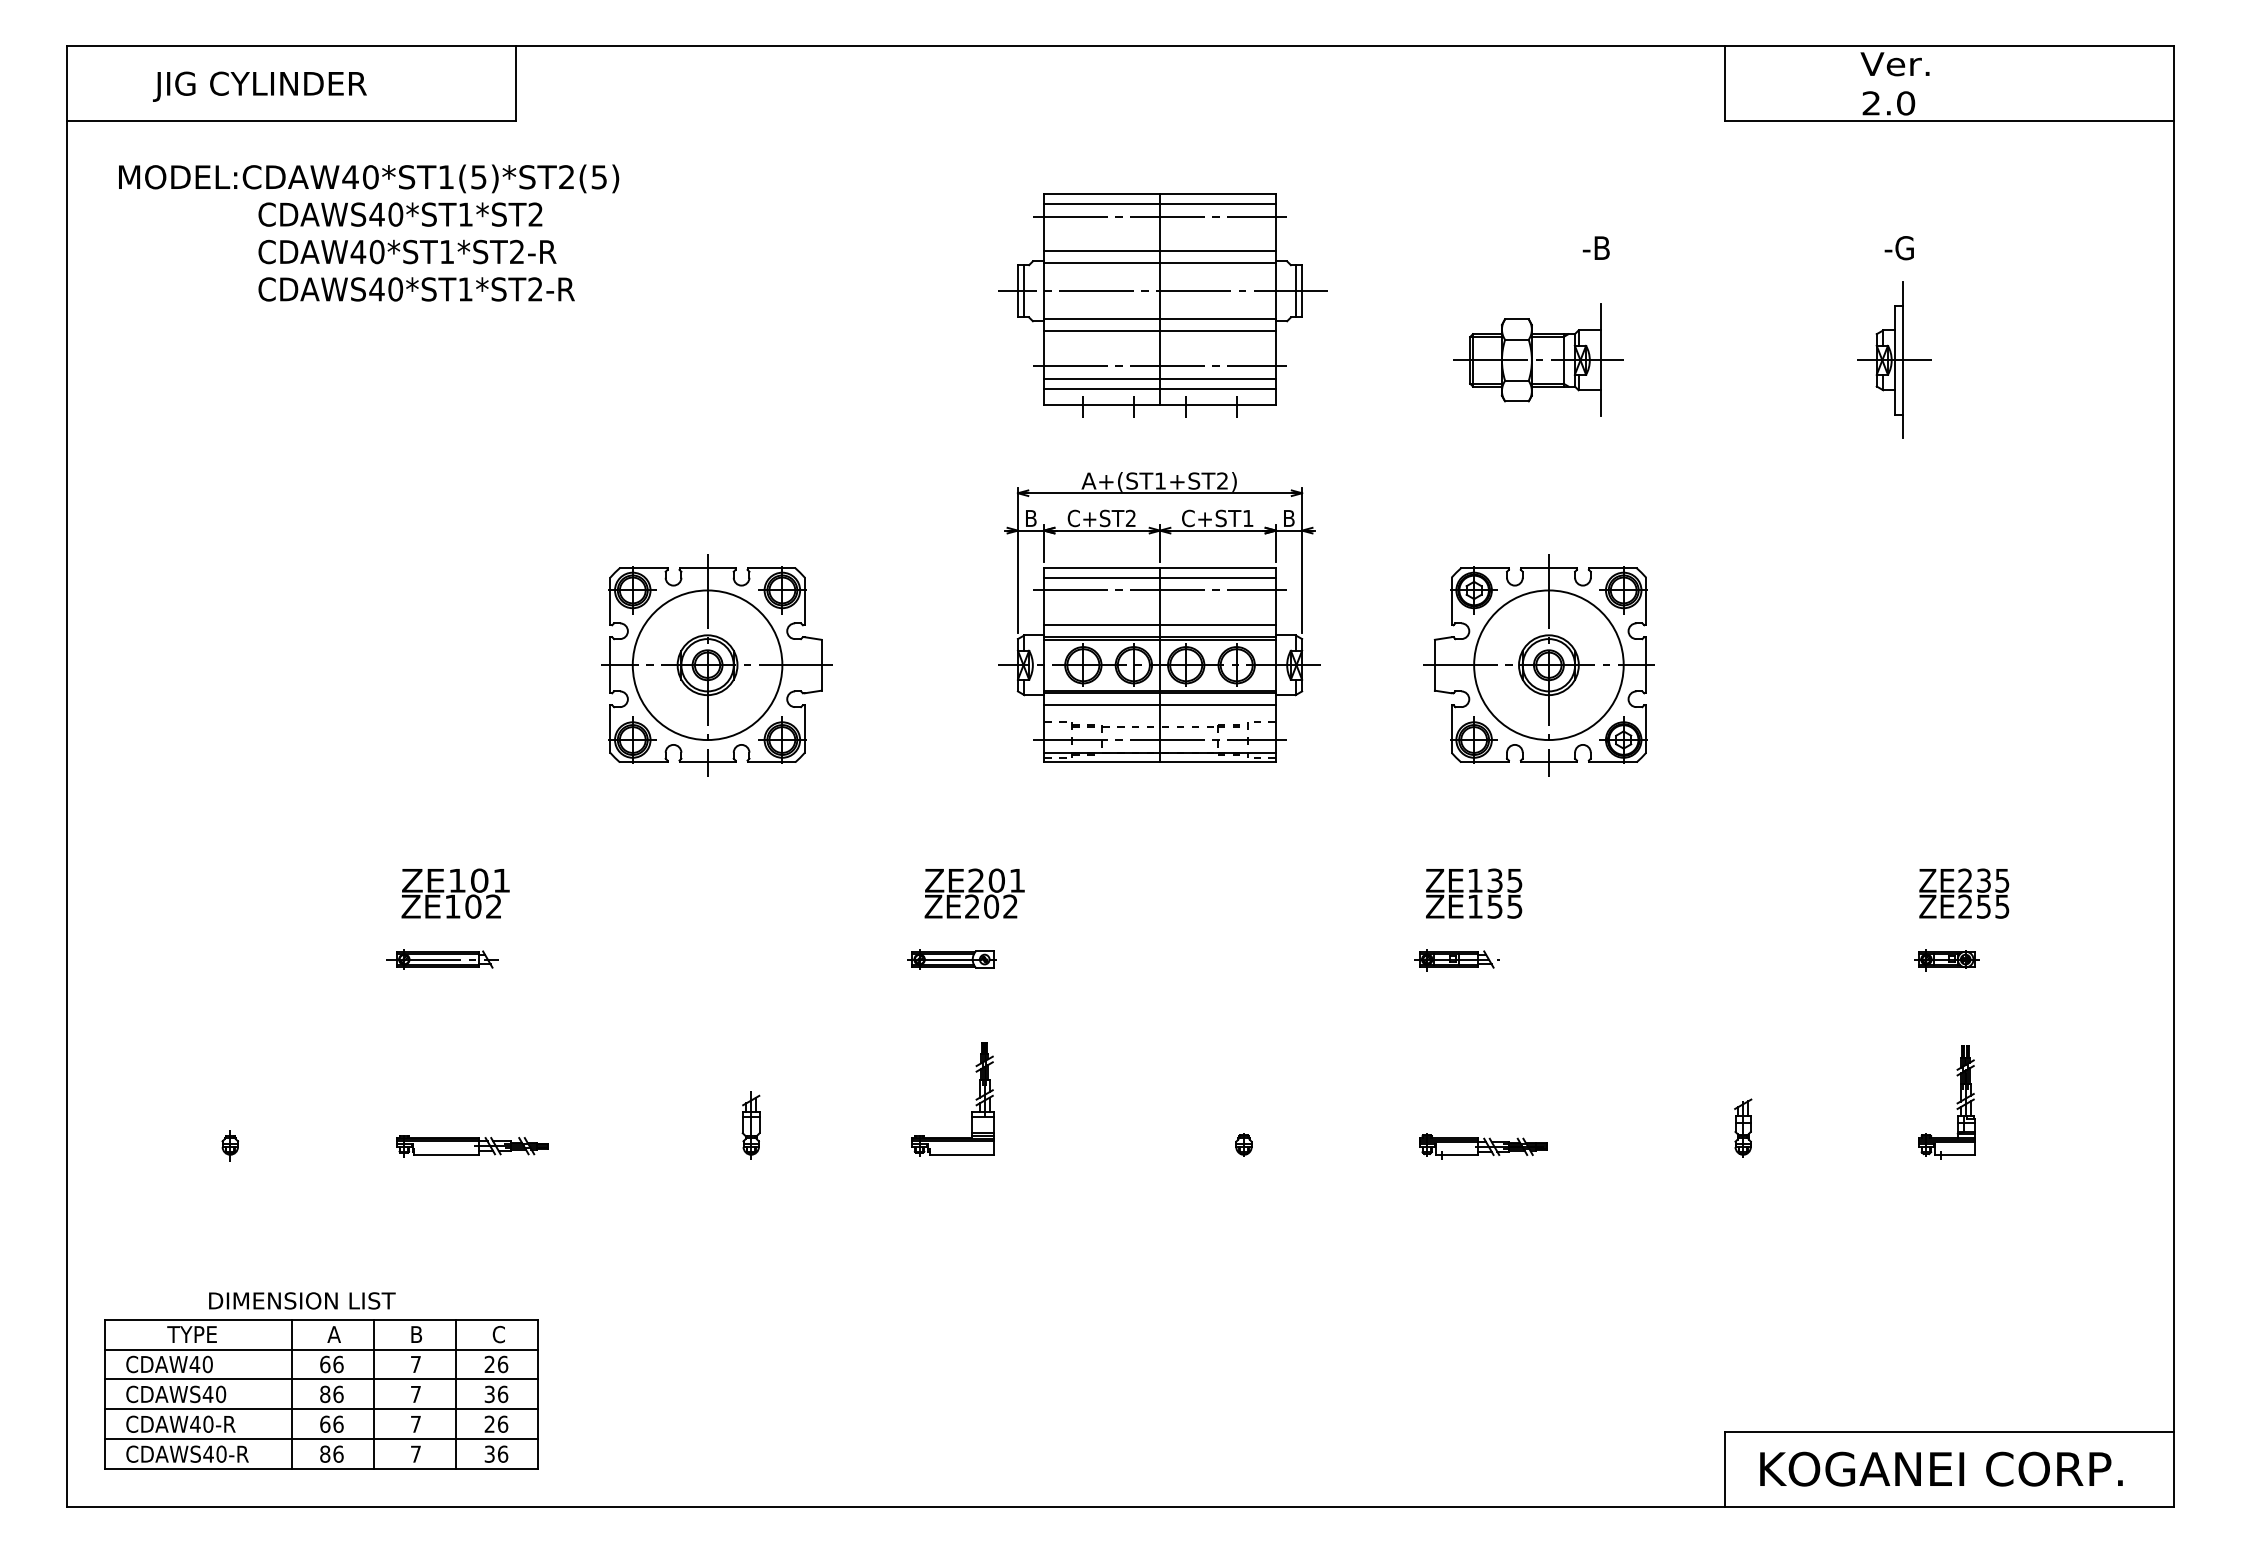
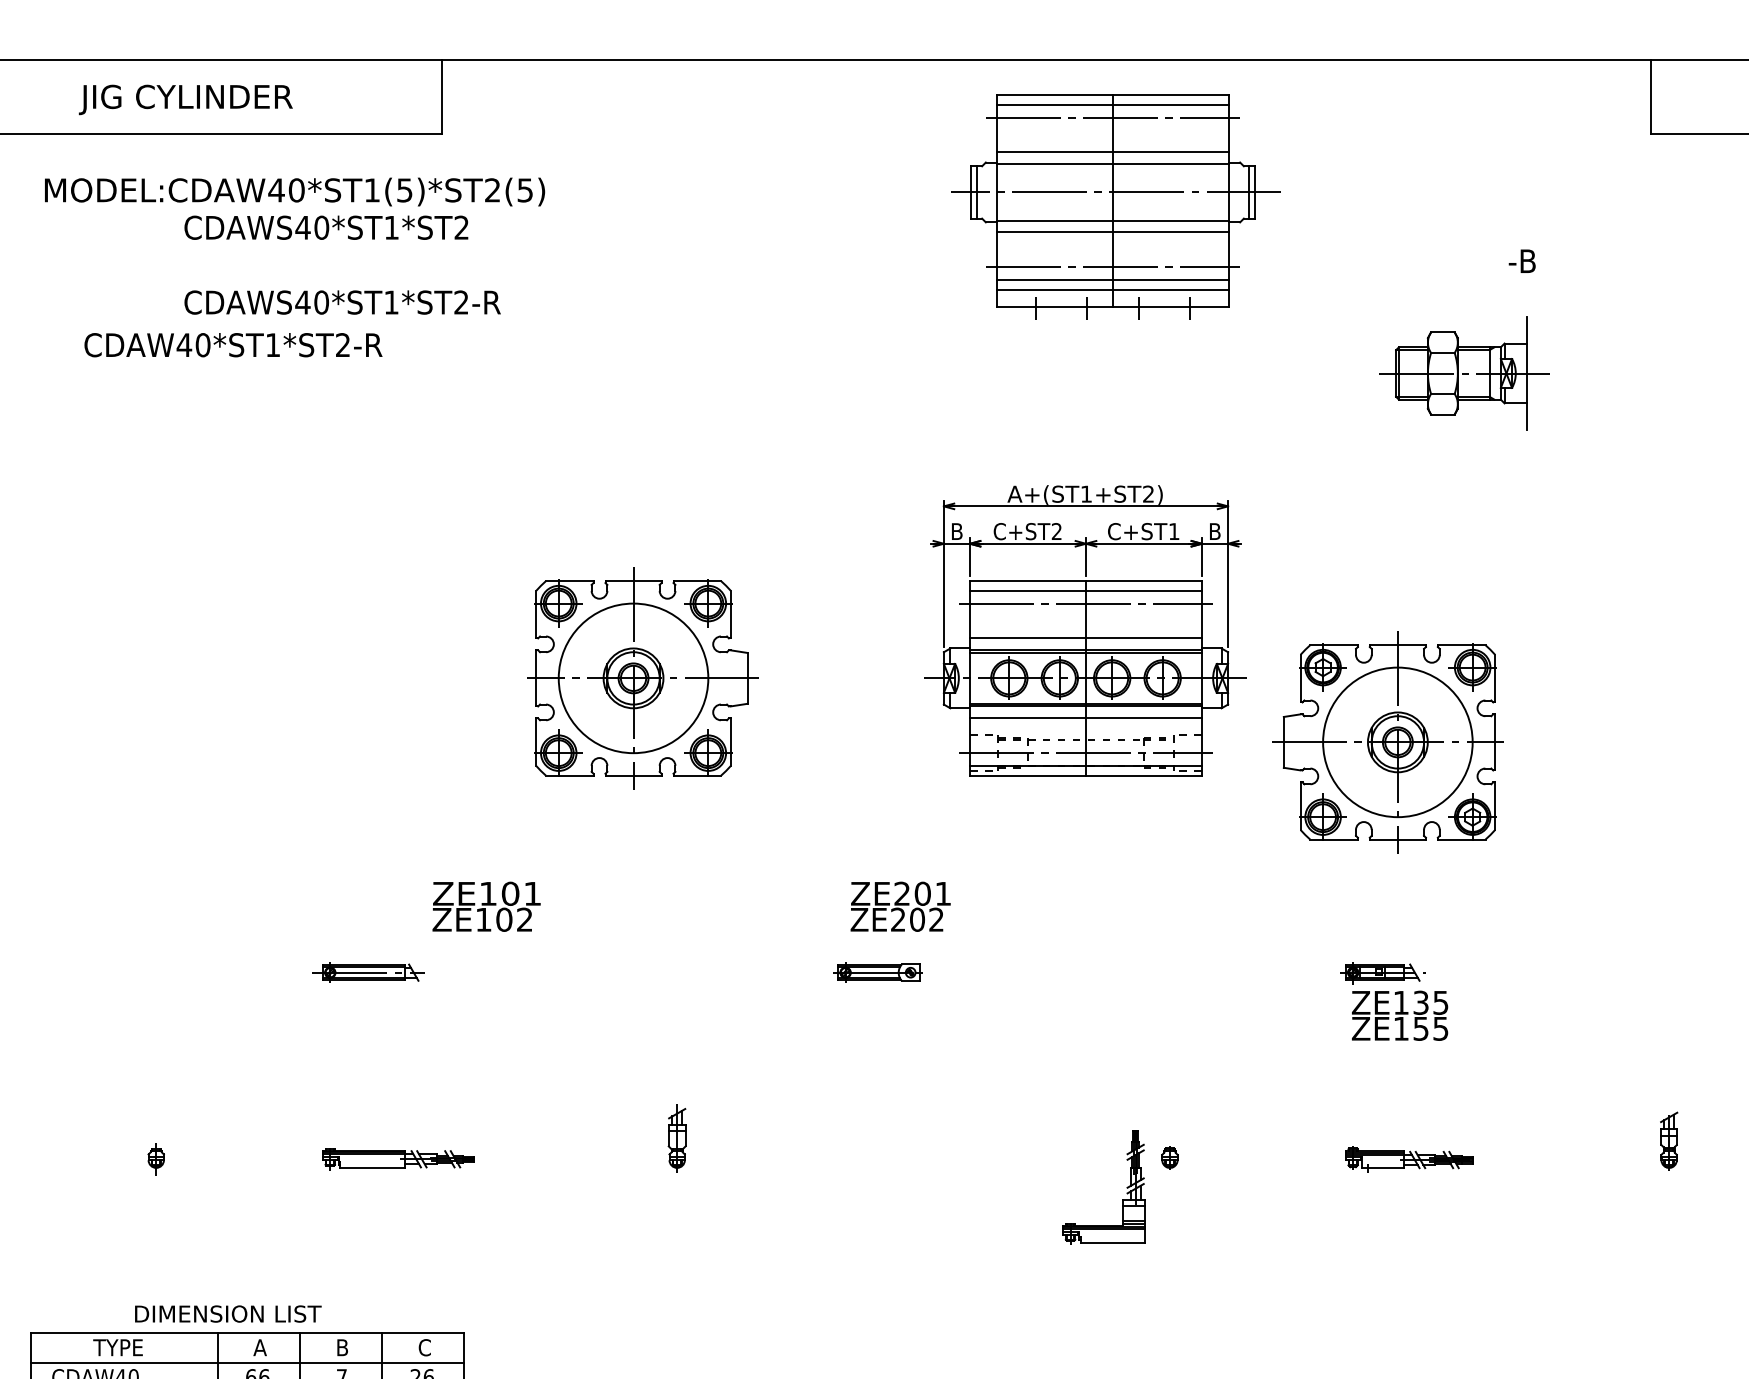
text: (407, 251) -> (233, 344), moved
part: (1162, 305) -> (1115, 206), moved
part: (1538, 665) -> (1387, 742), moved
text: (455, 893) -> (486, 906), moved
text: (1474, 893) -> (1400, 1015), moved
part: (971, 1111) -> (1122, 1199), moved

